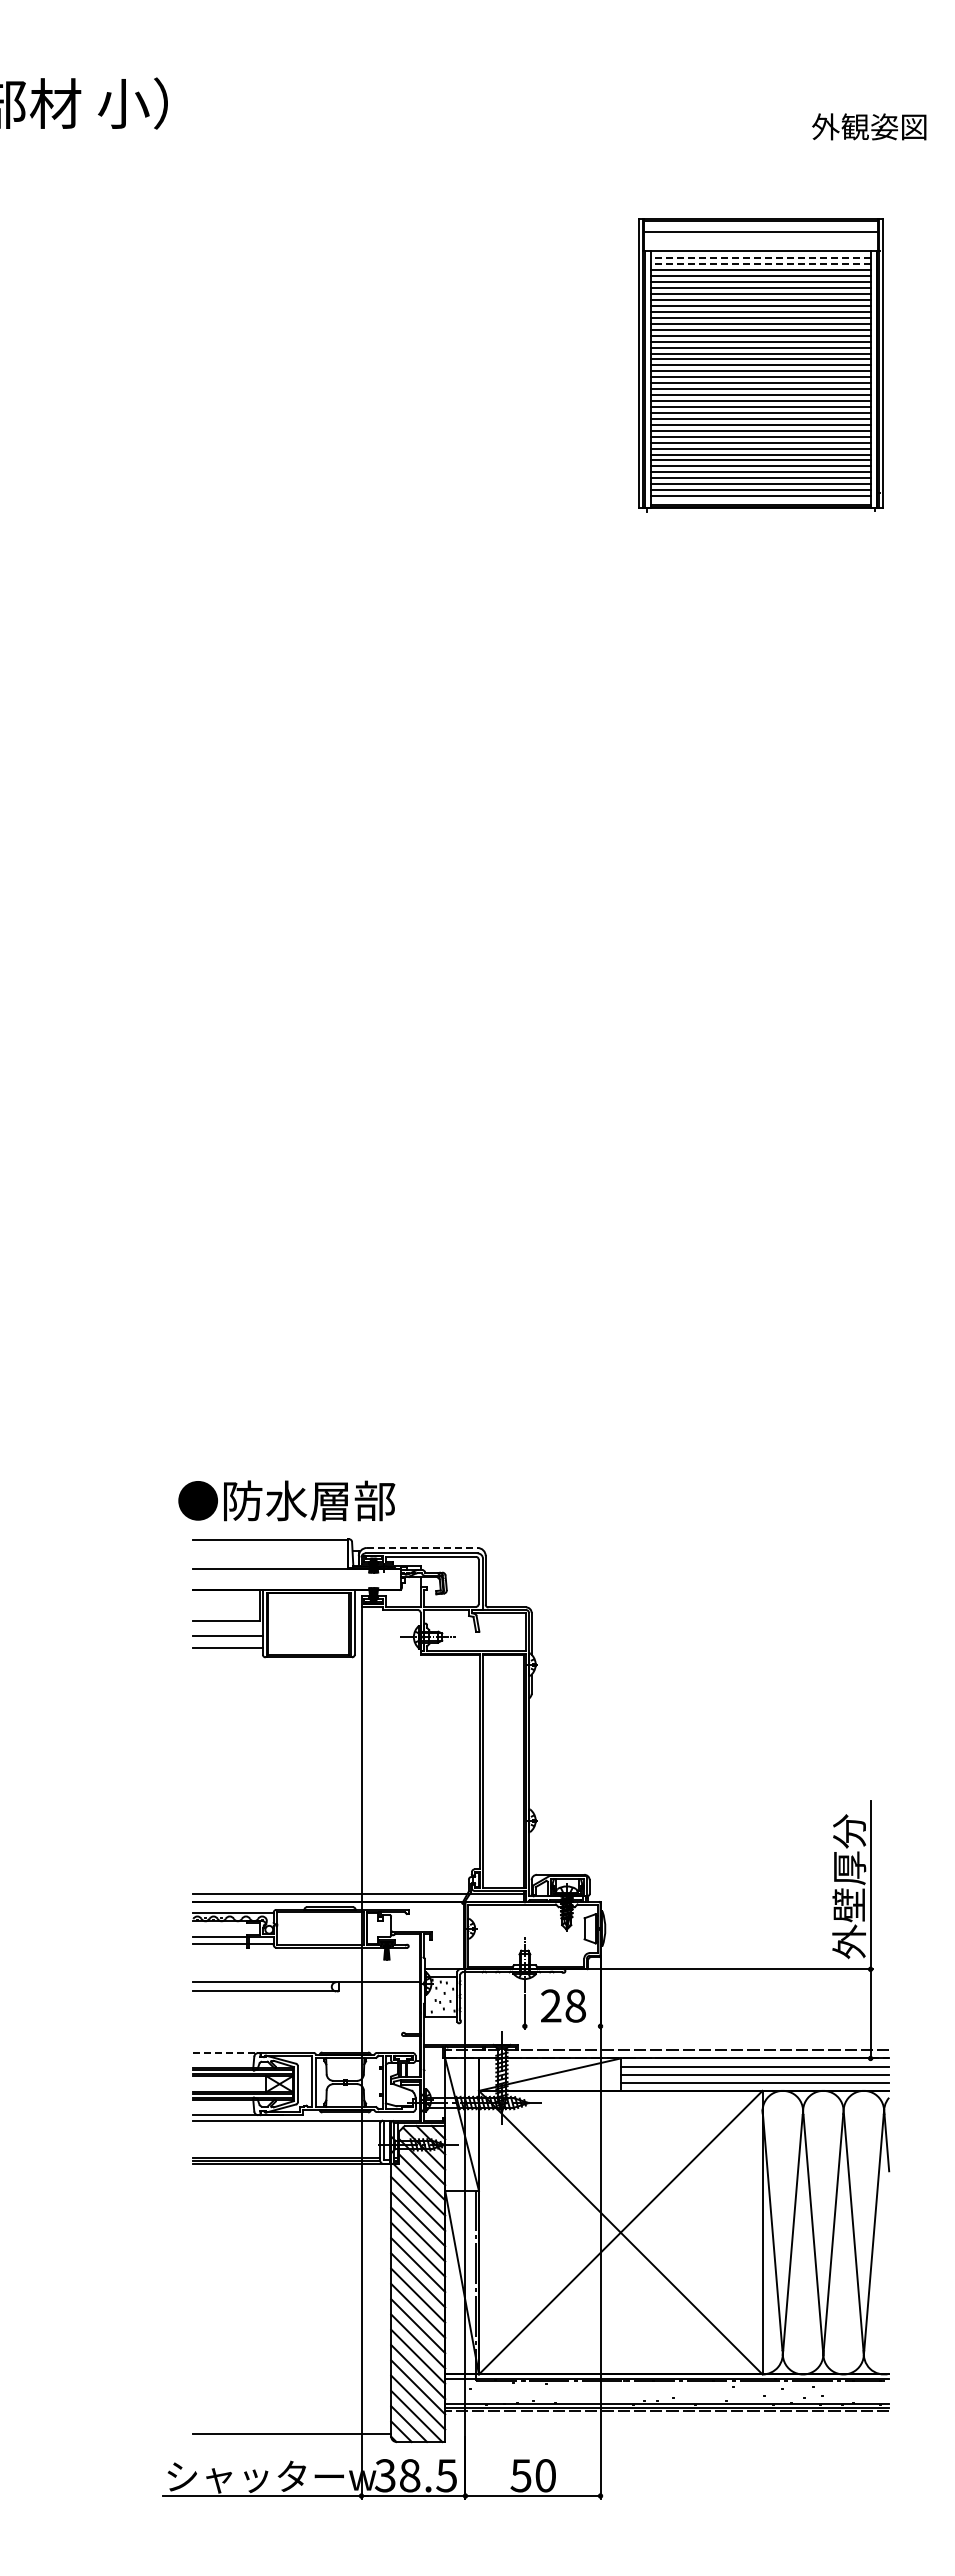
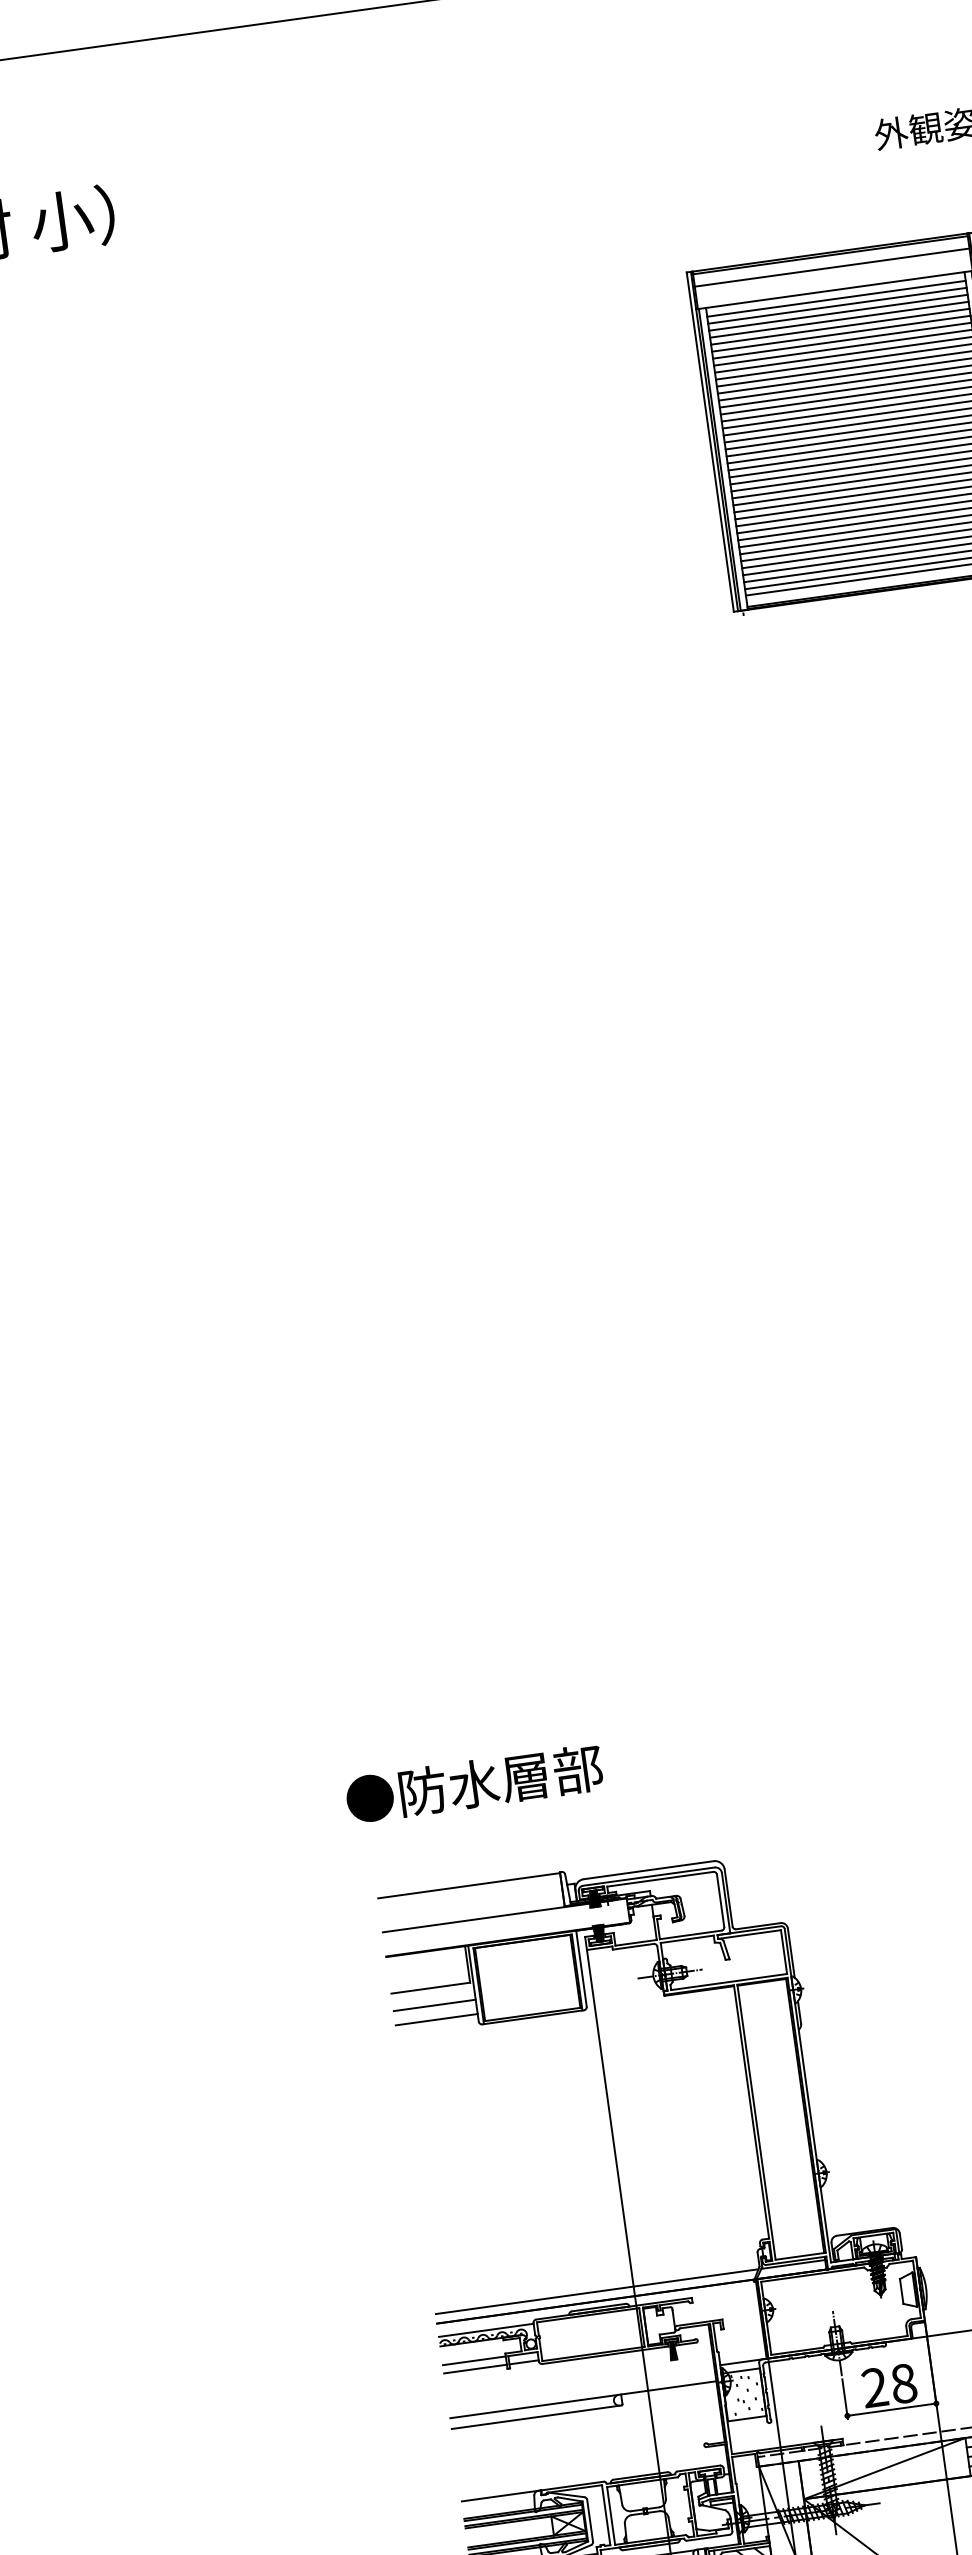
line: (760, 258) -> (836, 298), dashed -> solid
line: (760, 264) -> (837, 305), dashed -> solid
text: (286, 1500) -> (474, 1783), moved
line: (422, 1547) -> (648, 1869), dashed -> solid
line: (562, 2026) -> (891, 2409), added
line: (227, 2053) -> (502, 2496), dashed -> solid

